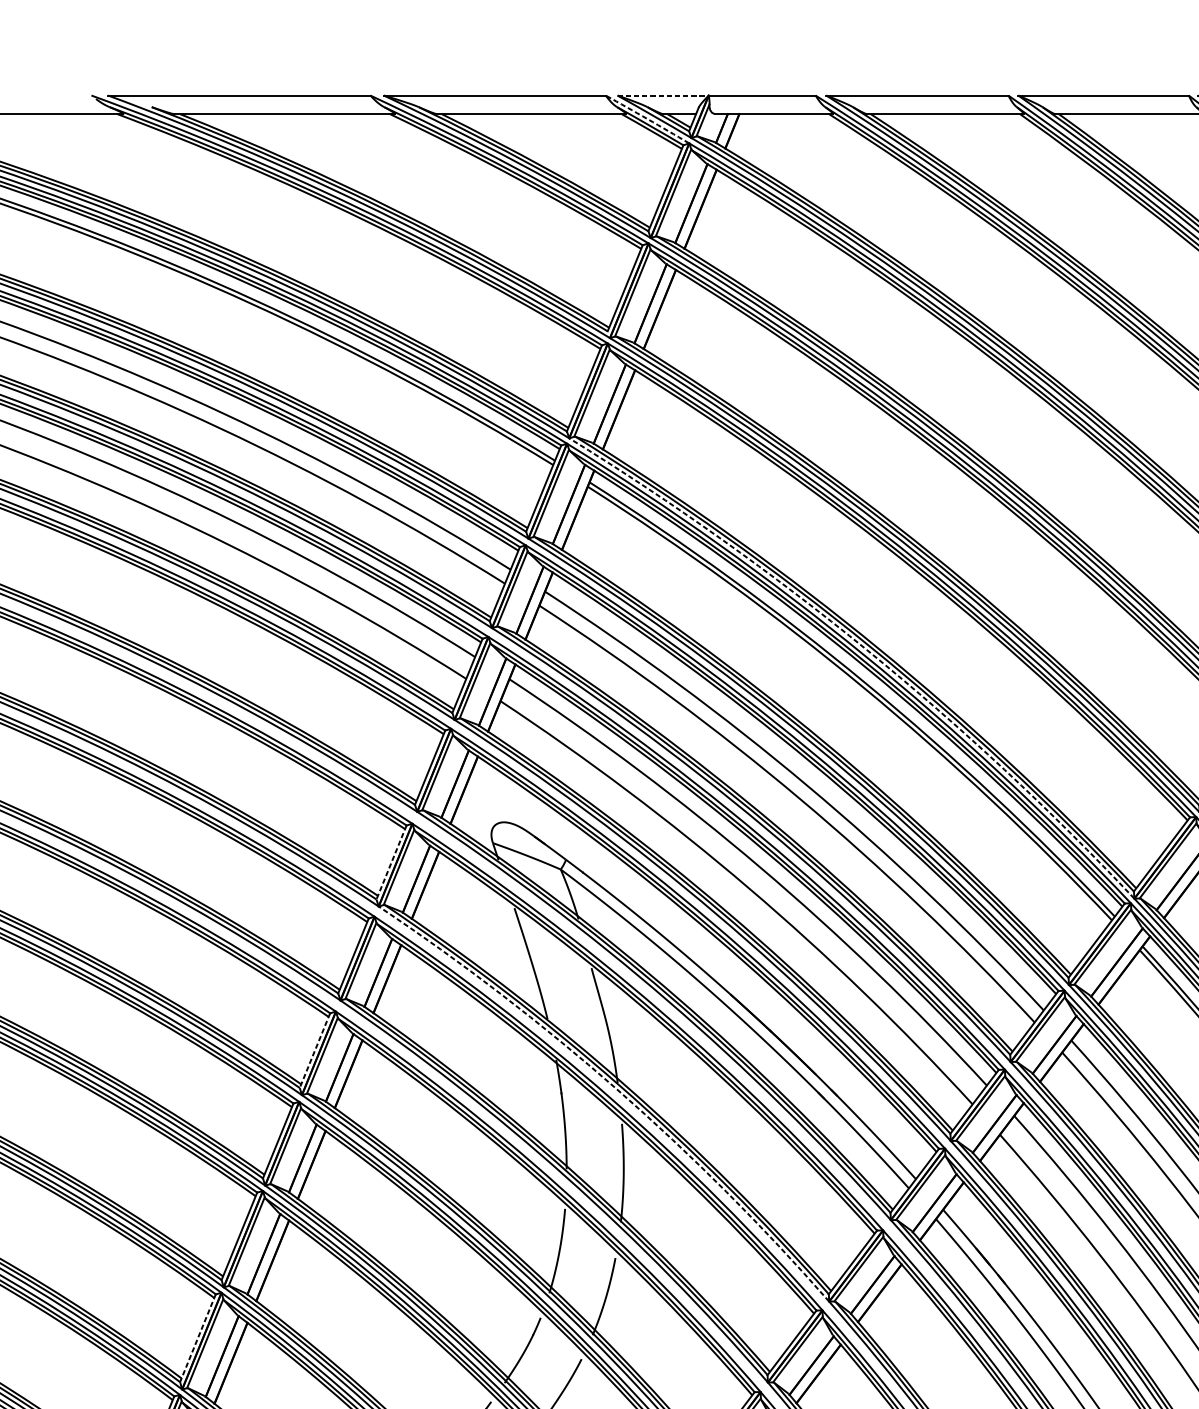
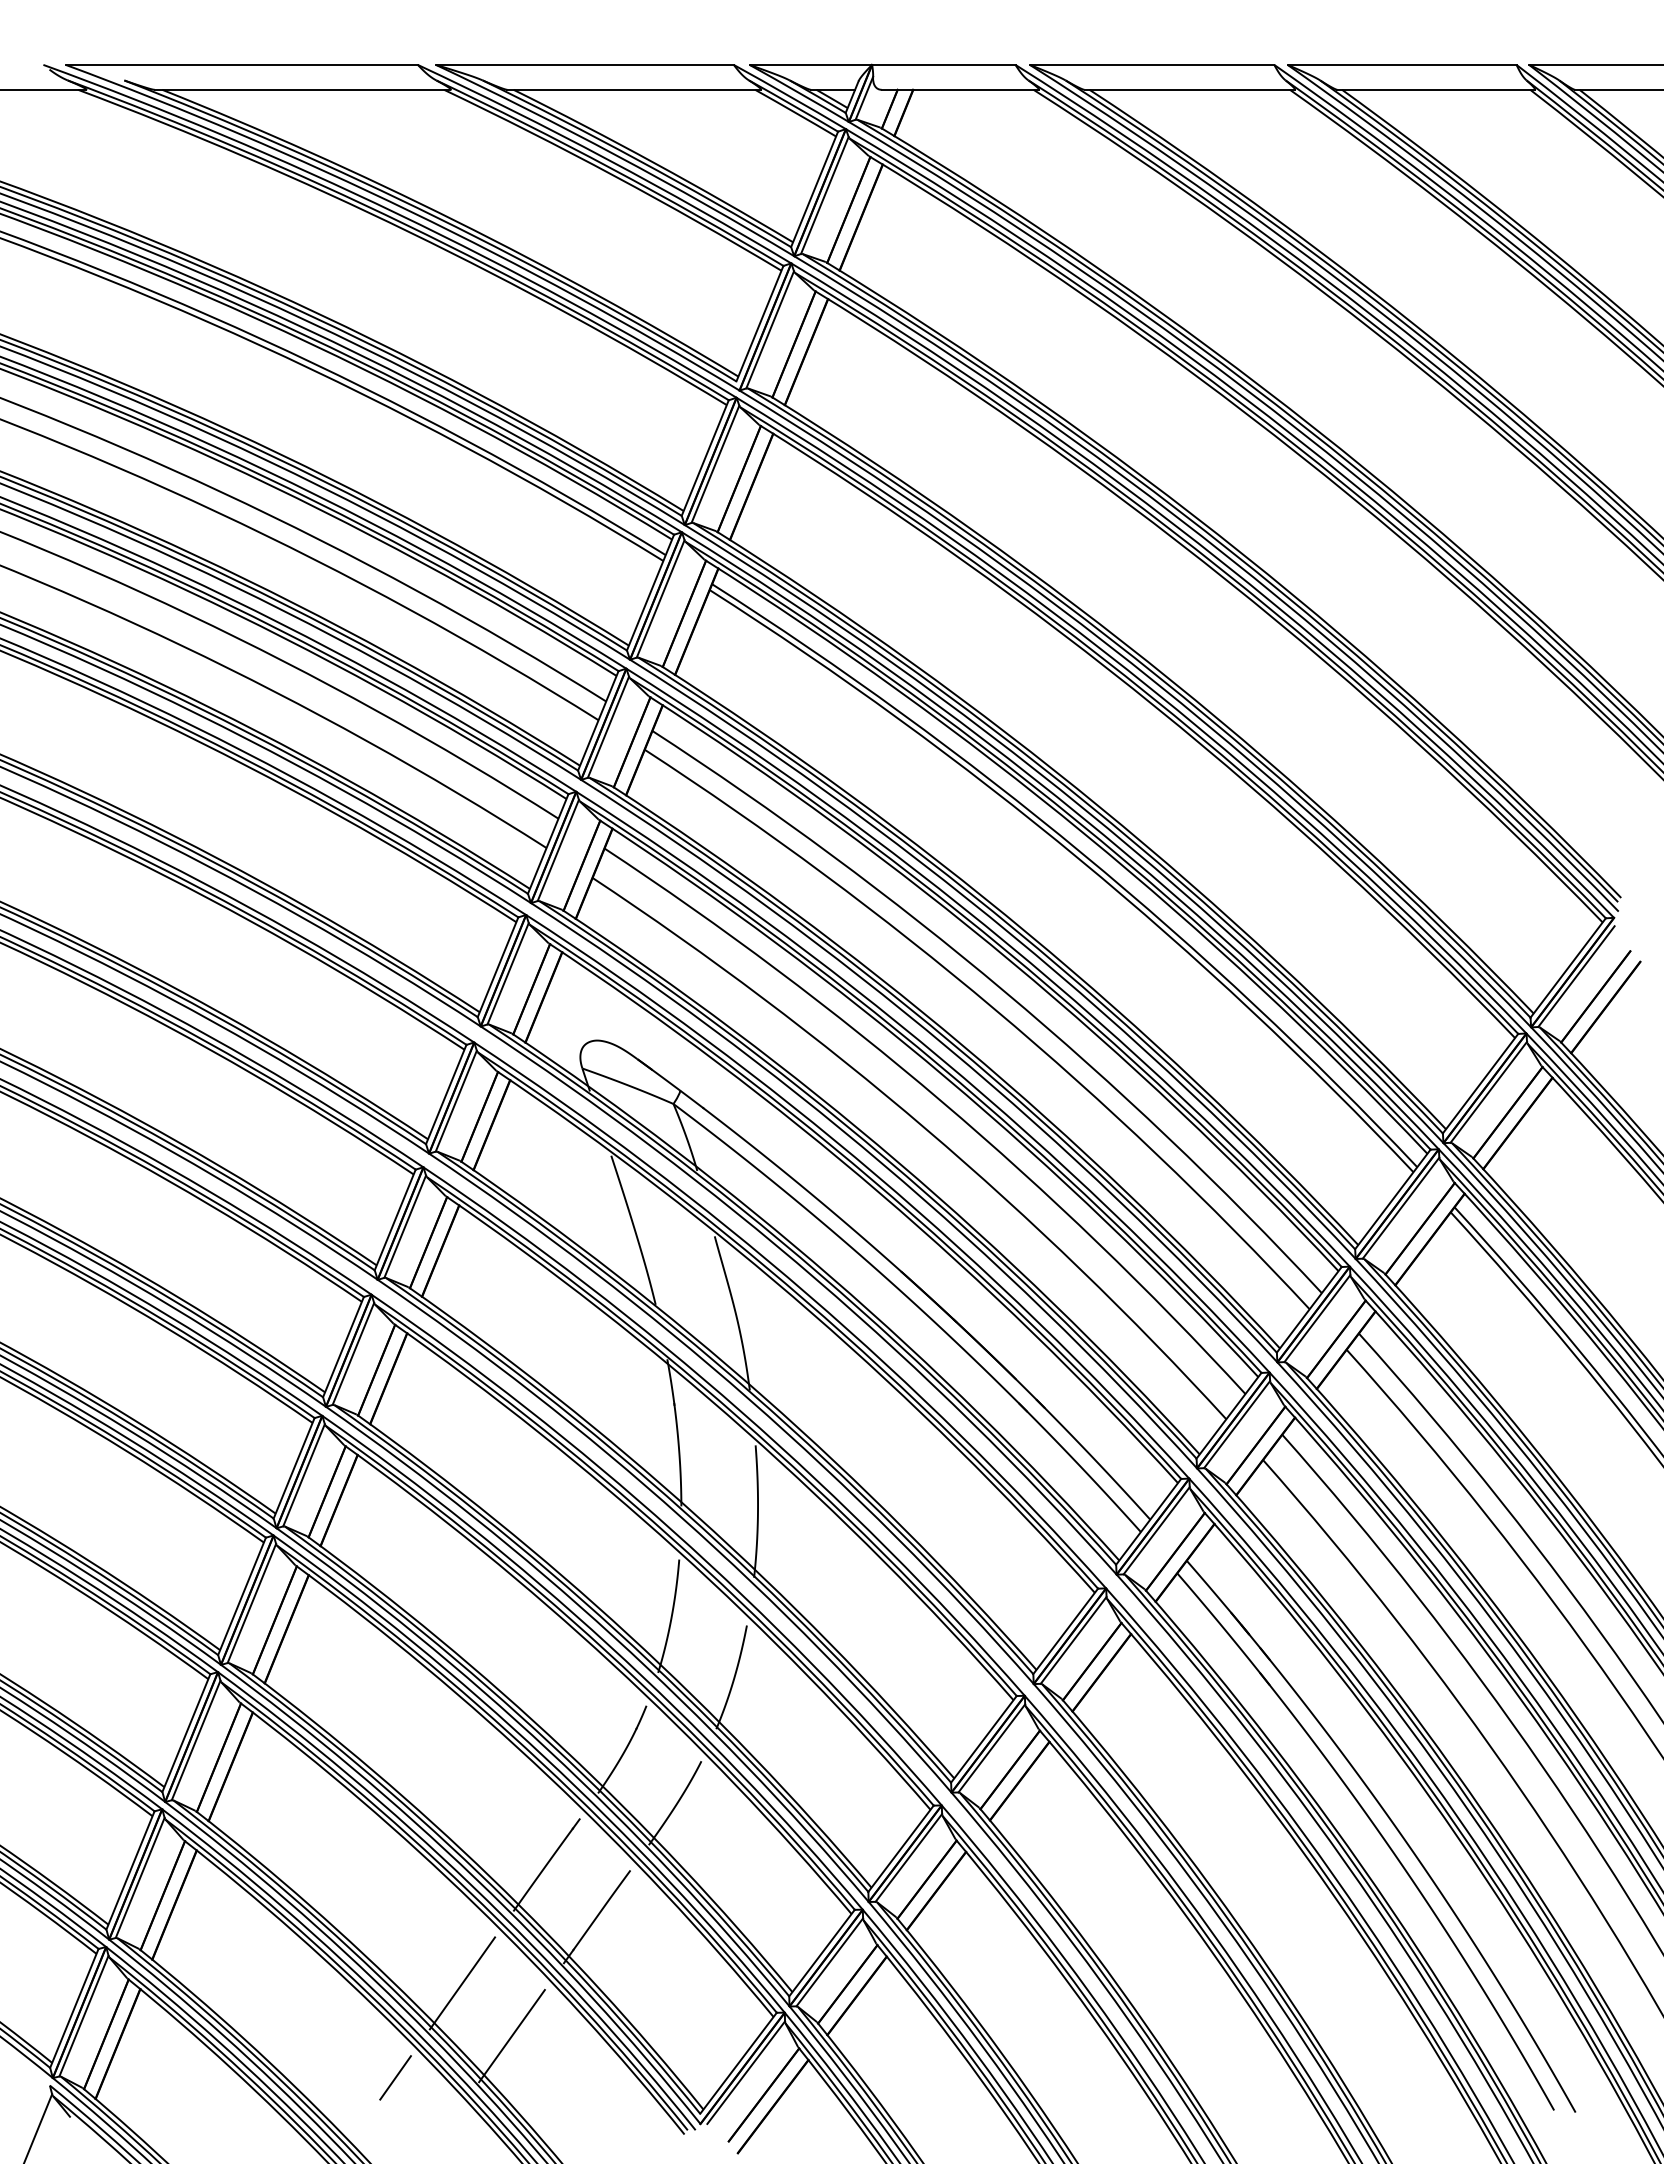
line: (663, 95) -> (811, 64), dashed -> solid
arc: (647, 119) -> (790, 96), dashed -> solid
arc: (866, 650) -> (1084, 809), dashed -> solid
line: (391, 862) -> (446, 1094), dashed -> solid
line: (315, 1050) -> (343, 1347), dashed -> solid
arc: (616, 1088) -> (748, 1398), dashed -> solid
line: (198, 1338) -> (186, 1733), dashed -> solid

